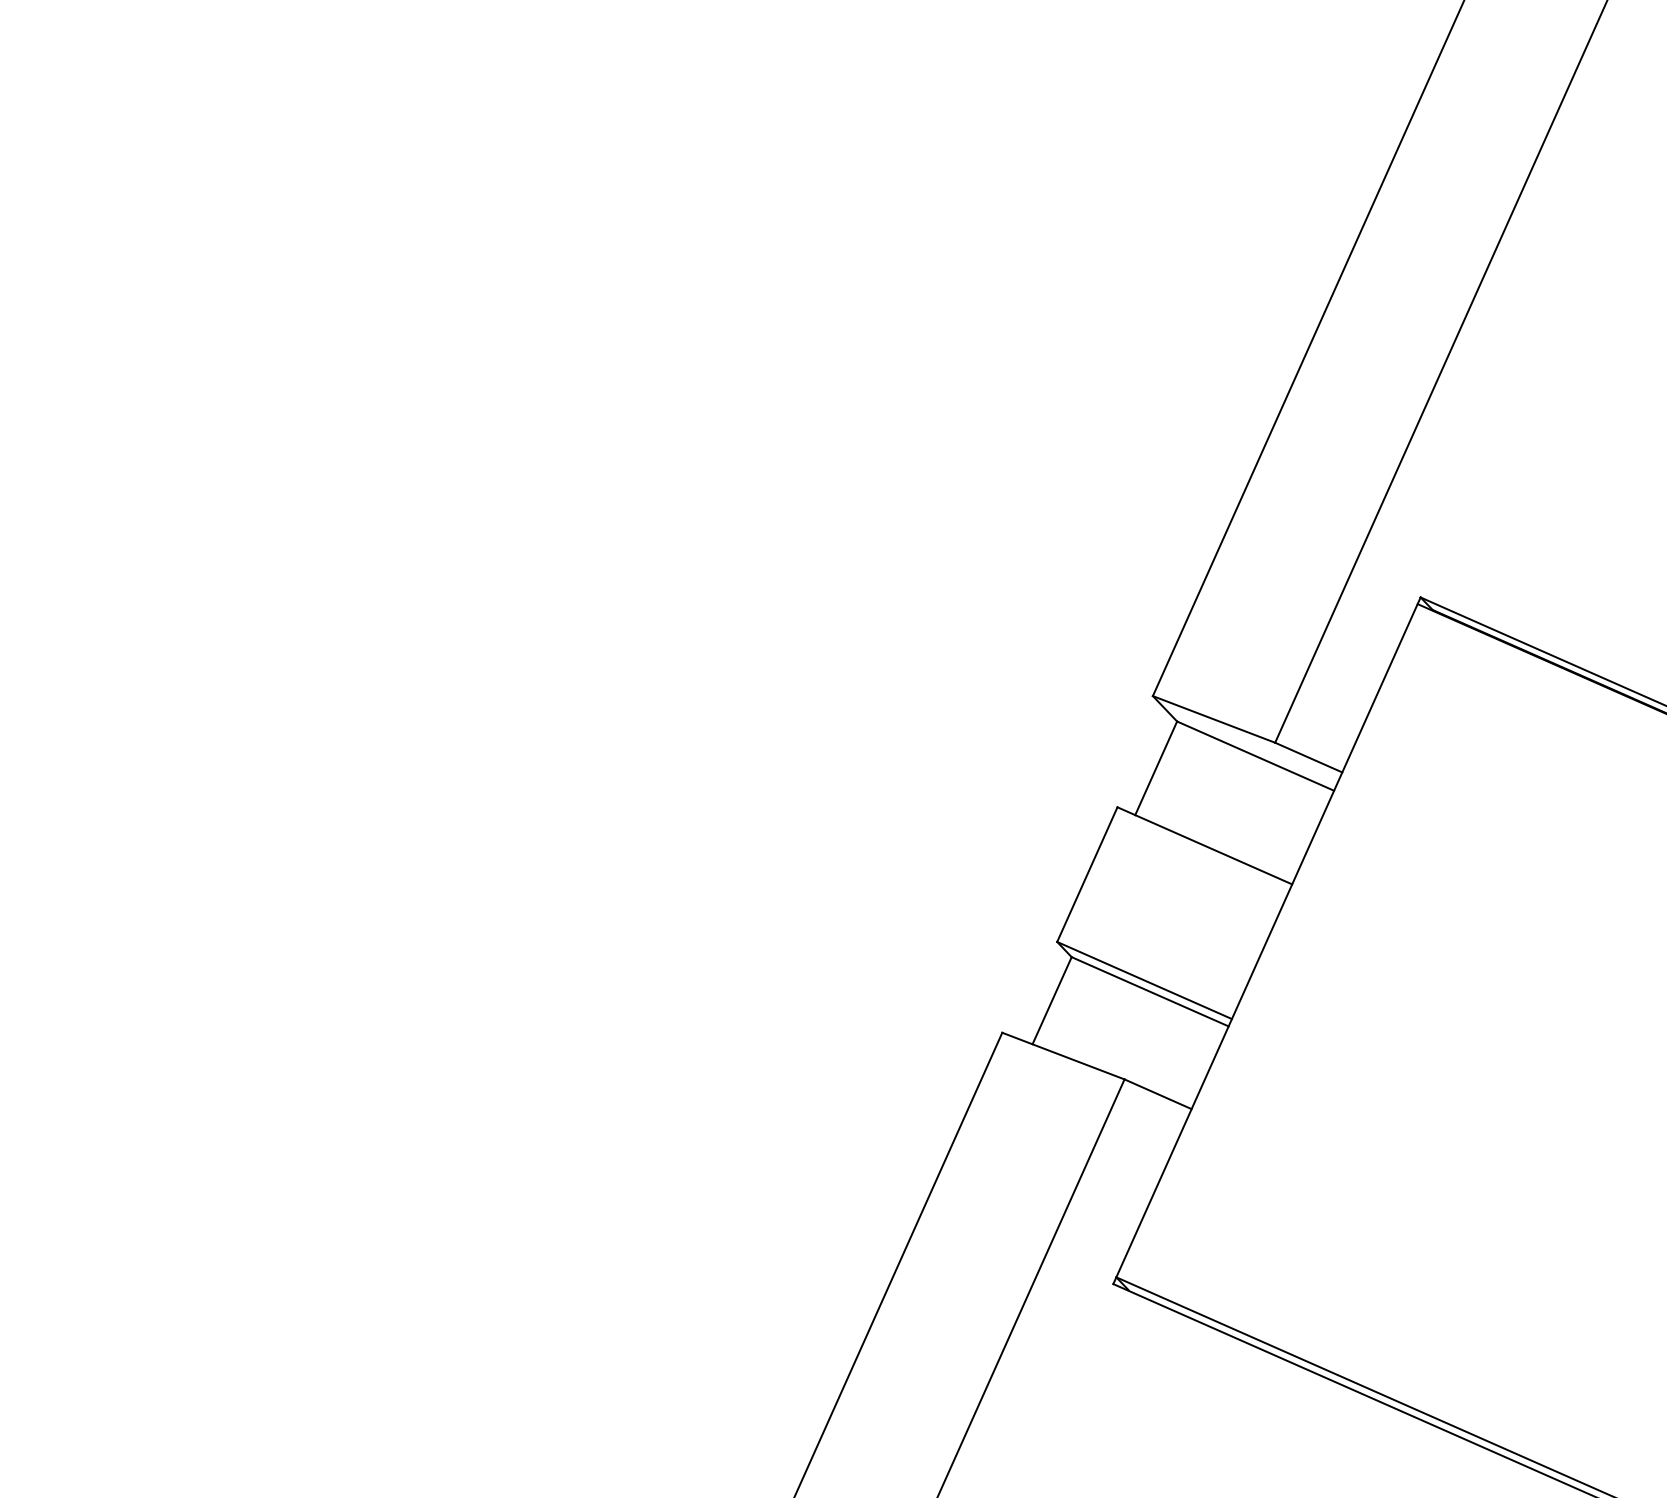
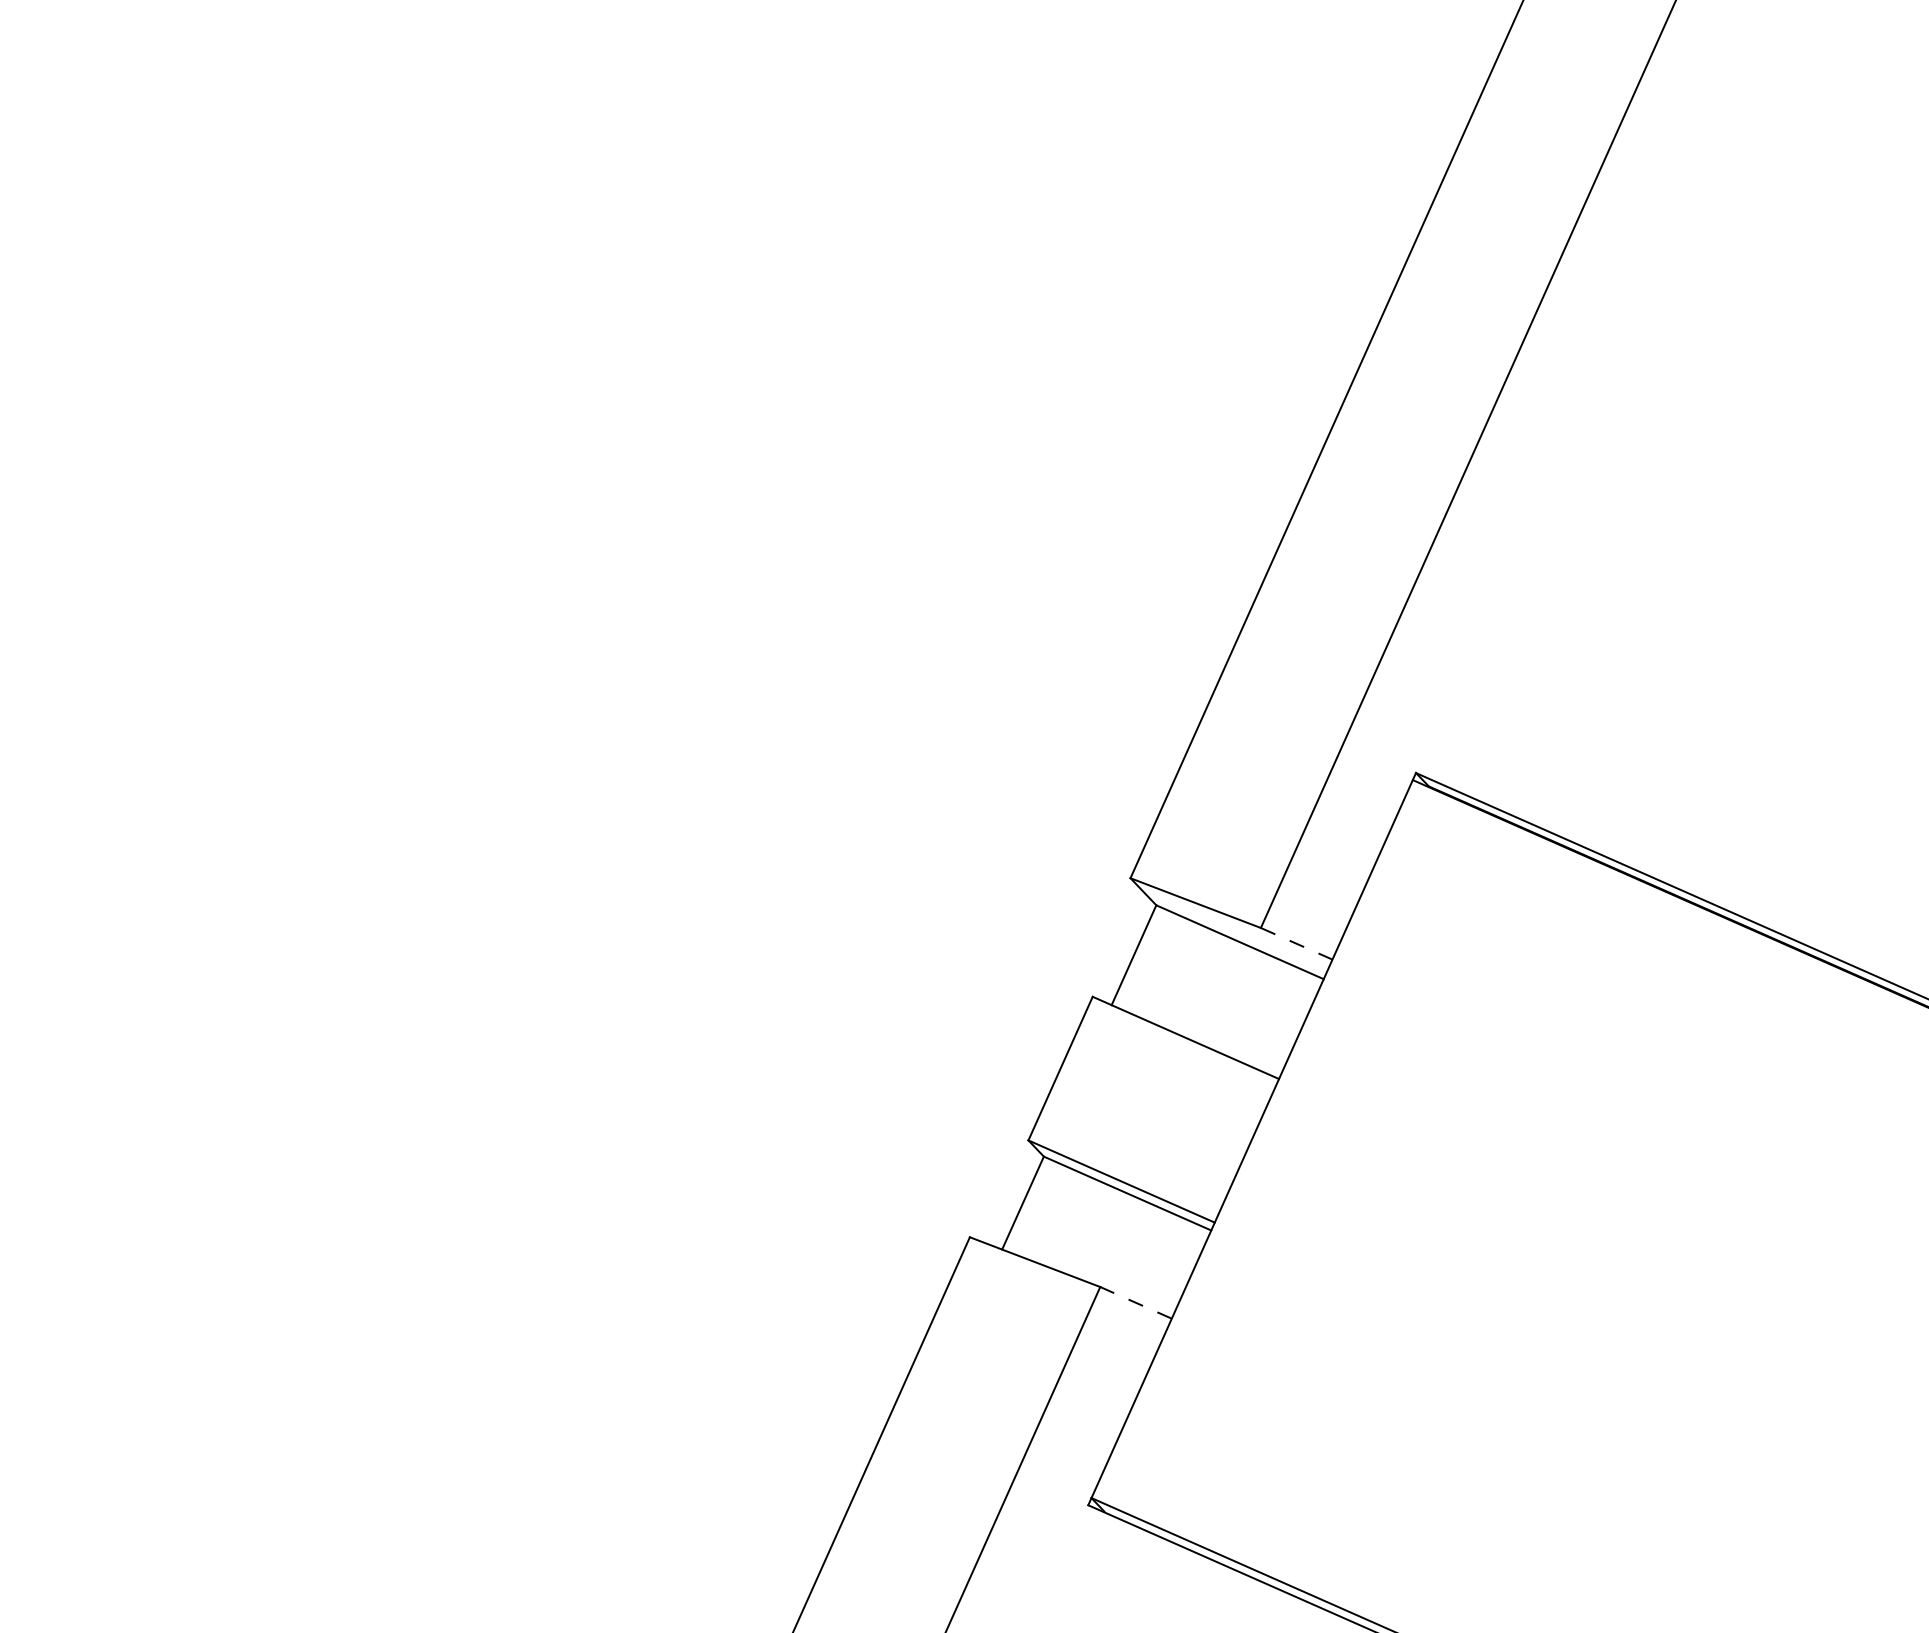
line: (1309, 758) -> (1297, 944), solid -> dashed
line: (1157, 1093) -> (1135, 1302), solid -> dashed

